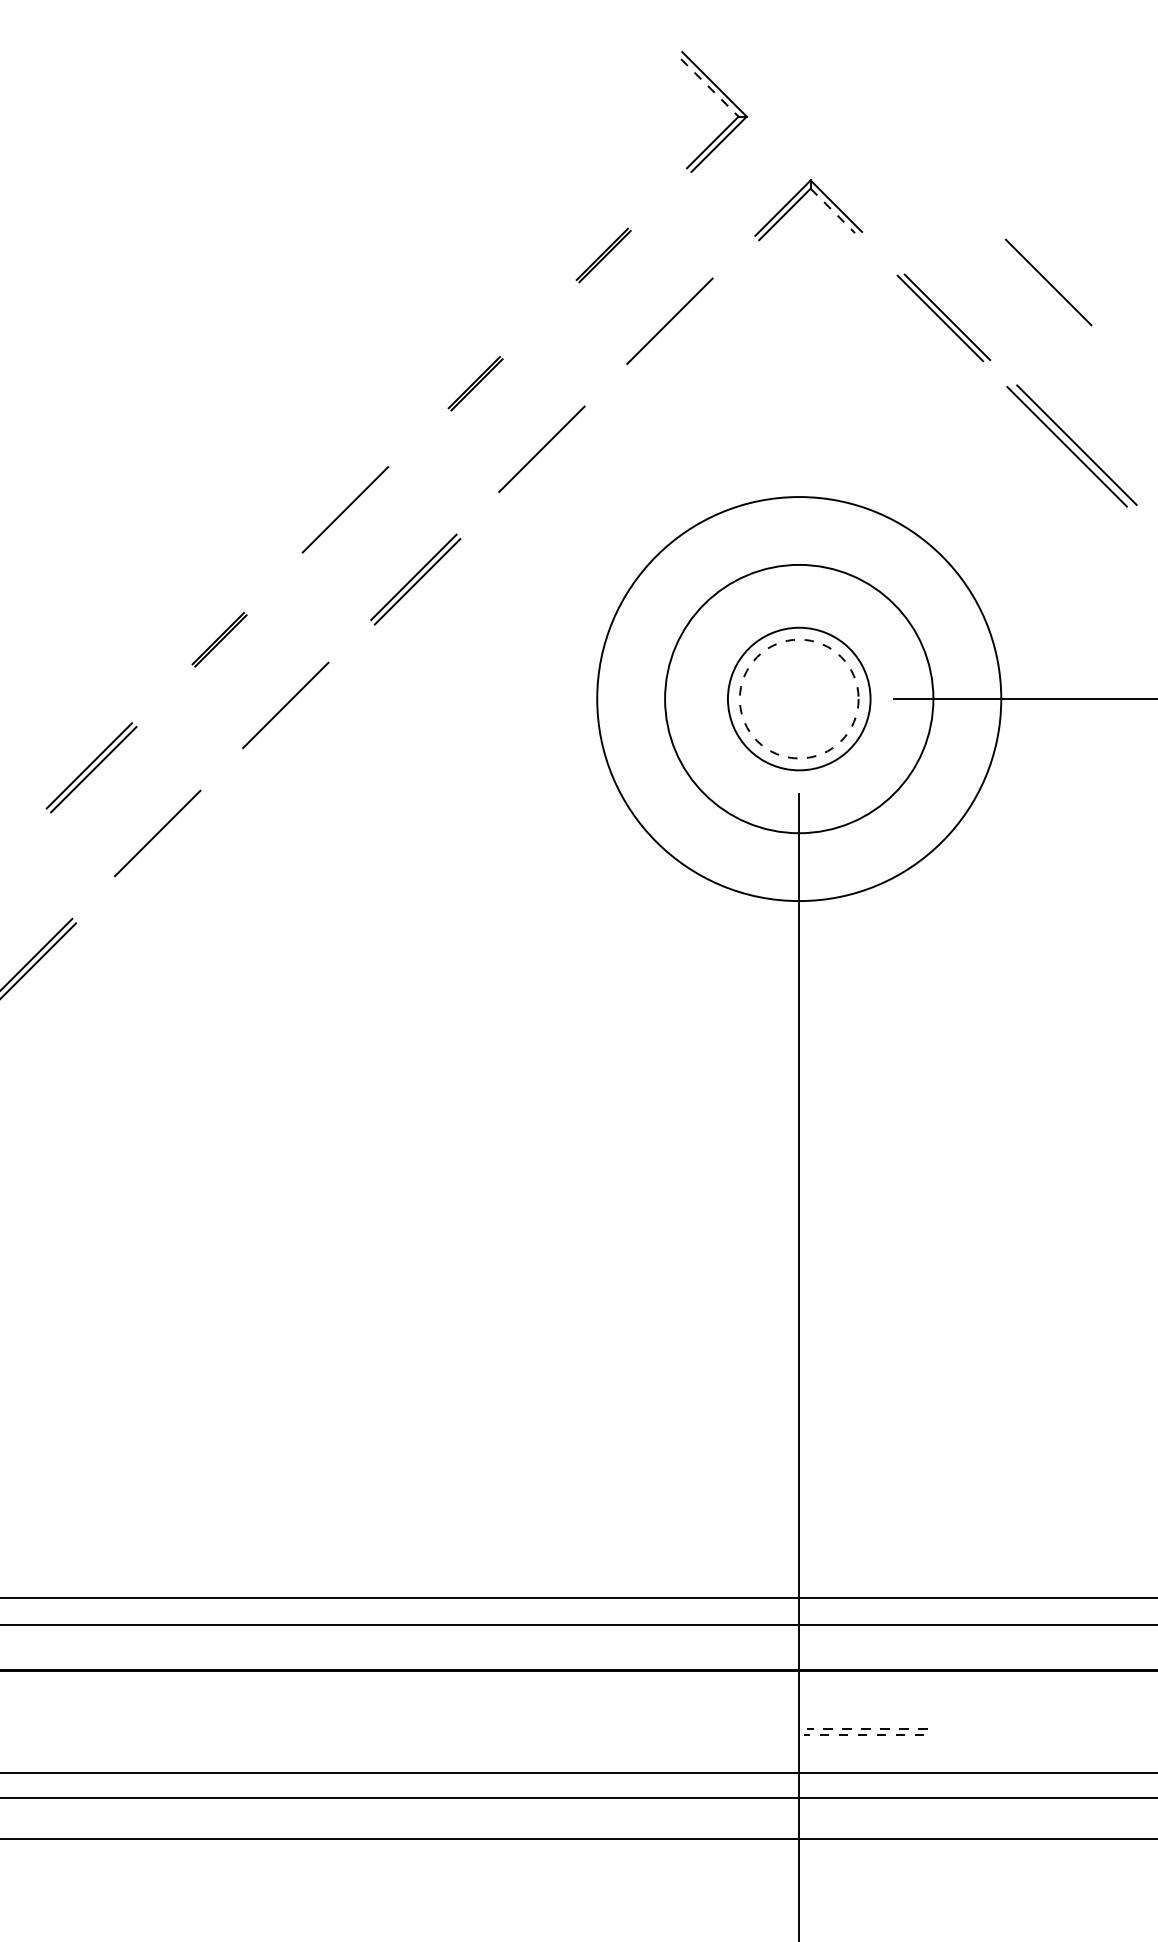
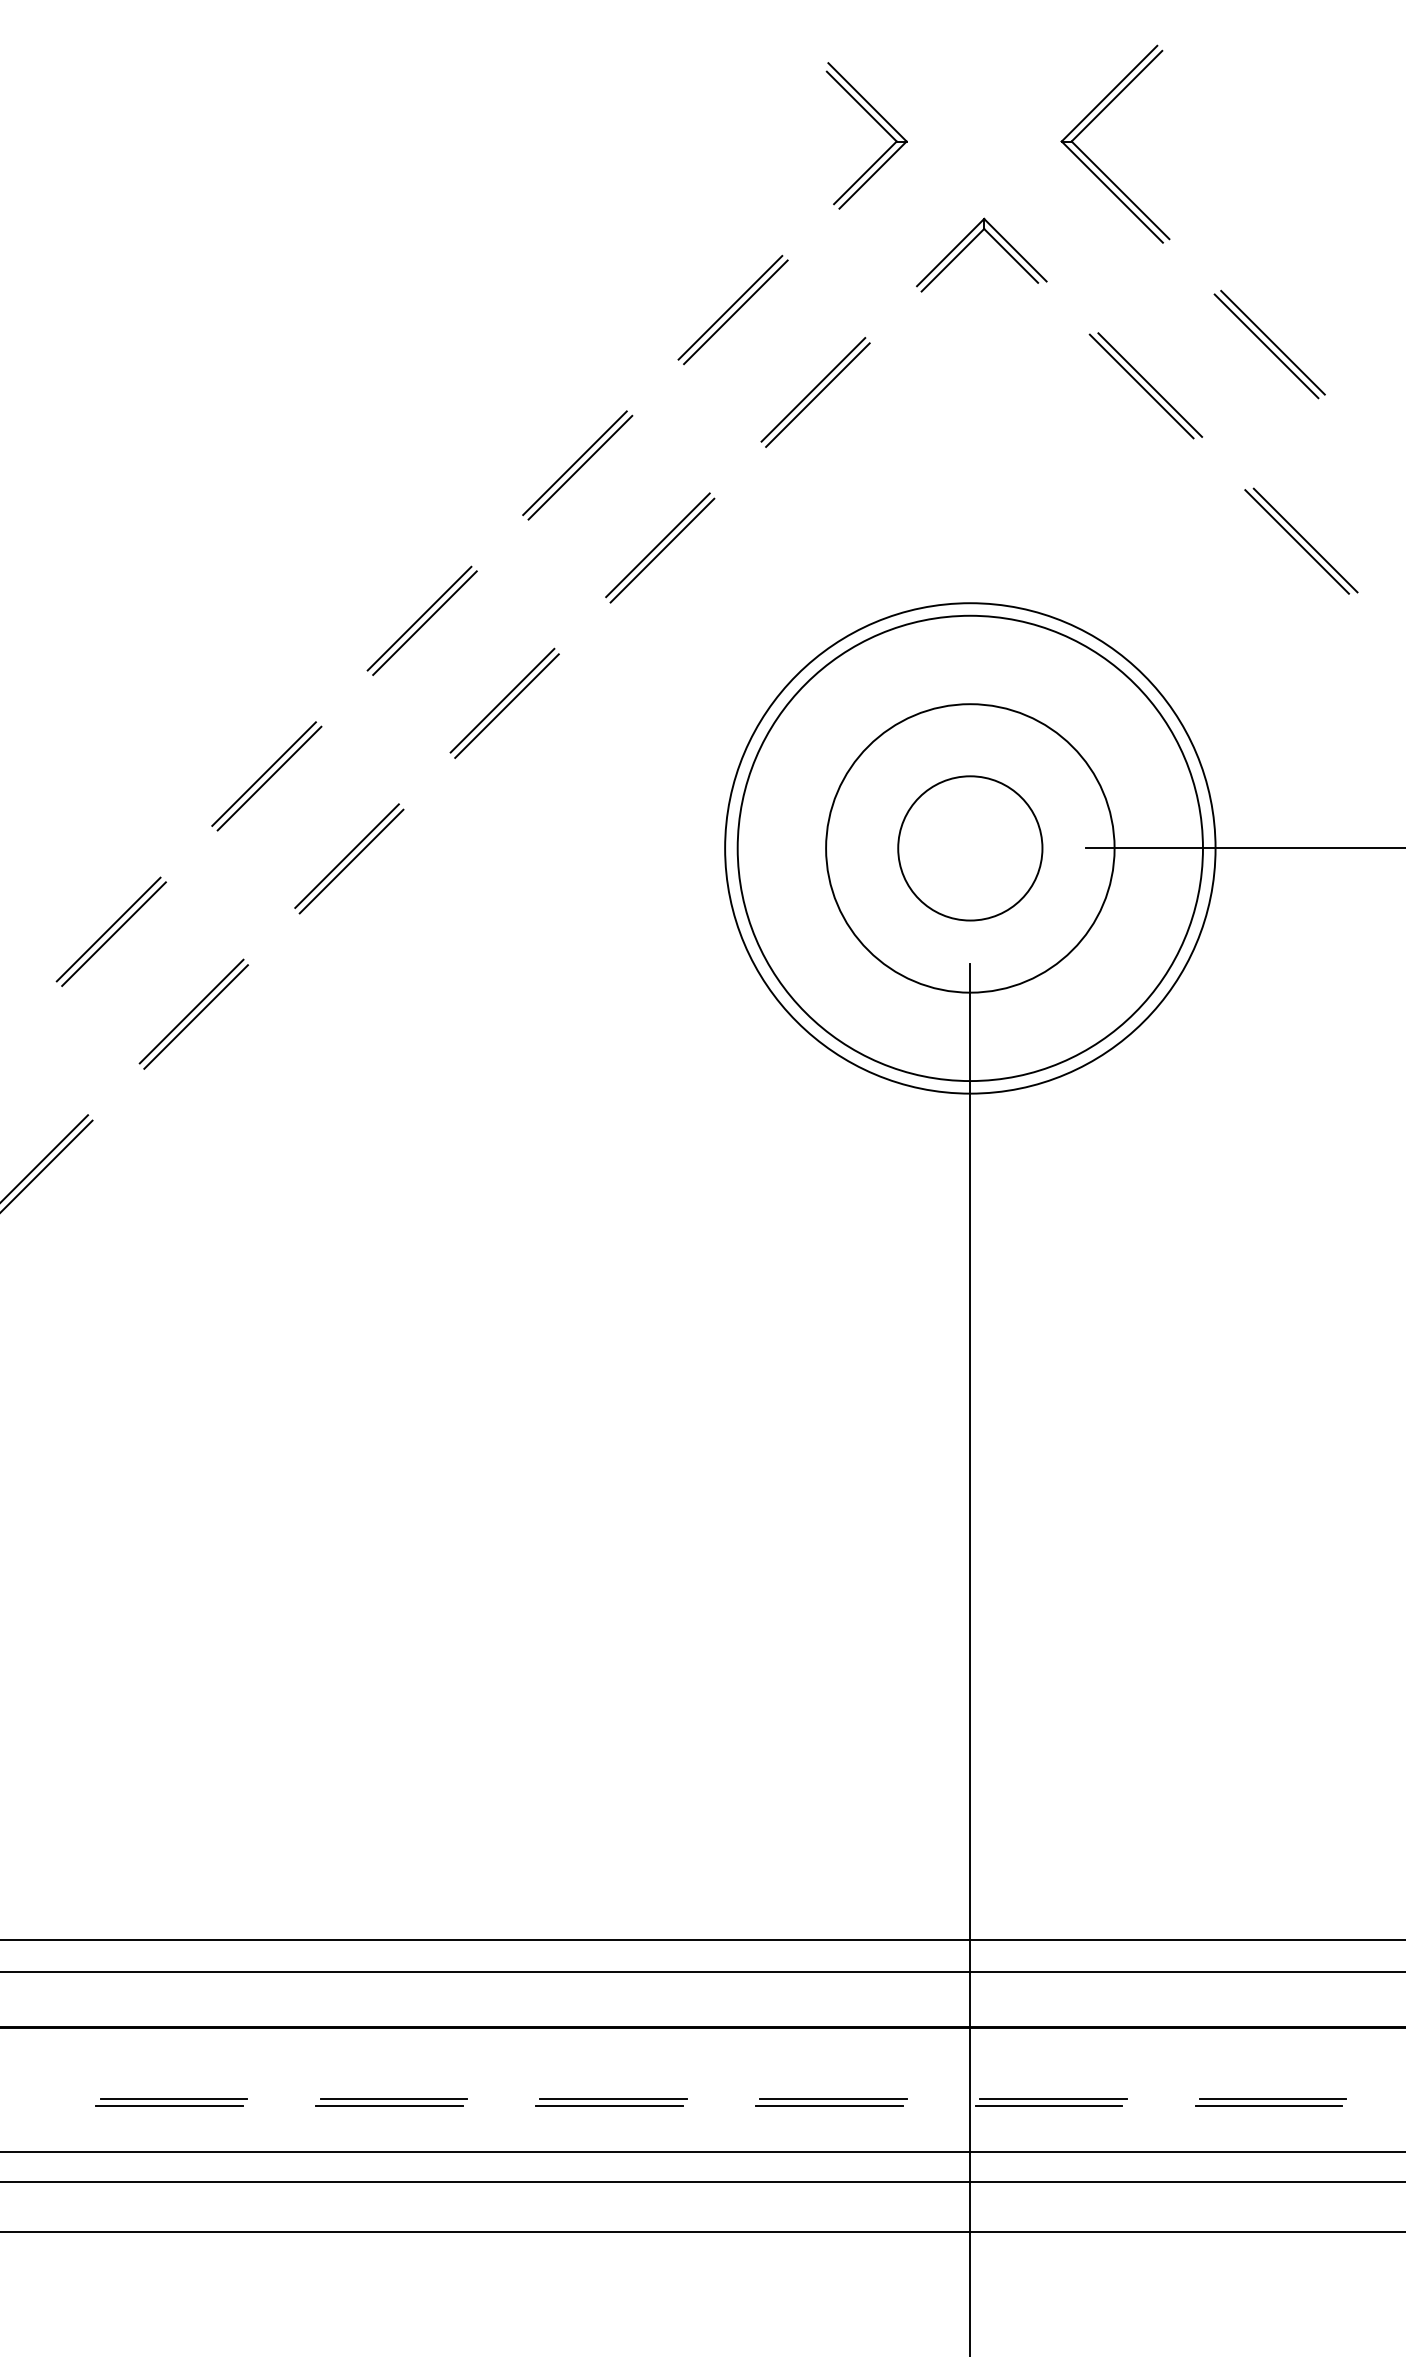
line: (709, 87) -> (861, 106), dashed -> solid
part: (901, 134) -> (1094, 163), added
line: (833, 211) -> (1011, 256), dashed -> solid
part: (603, 255) -> (732, 310), size x1.67
line: (1042, 285) -> (1265, 346), added
line: (673, 325) -> (817, 394), added
part: (475, 383) -> (577, 465), size x1.67
part: (1071, 445) -> (1300, 540), size x0.71
line: (545, 453) -> (662, 550), added
line: (349, 513) -> (424, 623), added
part: (219, 639) -> (266, 776), size x1.67
circle: (798, 698) -> (969, 847), dashed -> solid
circle: (798, 698) -> (969, 847), size x1.43
circle: (799, 698) -> (970, 847), size x1.67
line: (289, 709) -> (351, 861), added
line: (161, 837) -> (196, 1016), added
line: (142, 1728) -> (173, 2097), added
line: (505, 1728) -> (613, 2097), added
line: (686, 1728) -> (833, 2097), added
line: (867, 1728) -> (1053, 2097), dashed -> solid
line: (1048, 1728) -> (1272, 2097), added
part: (322, 1731) -> (391, 2101), added
line: (139, 1734) -> (169, 2105), added
line: (501, 1734) -> (608, 2105), added
line: (682, 1734) -> (828, 2105), added
line: (863, 1734) -> (1048, 2105), dashed -> solid
line: (1044, 1734) -> (1268, 2105), added

